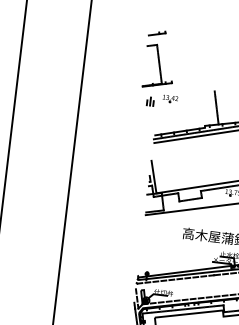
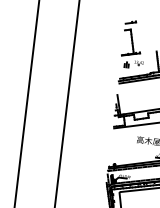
part: (159, 68) -> (132, 44), moved

